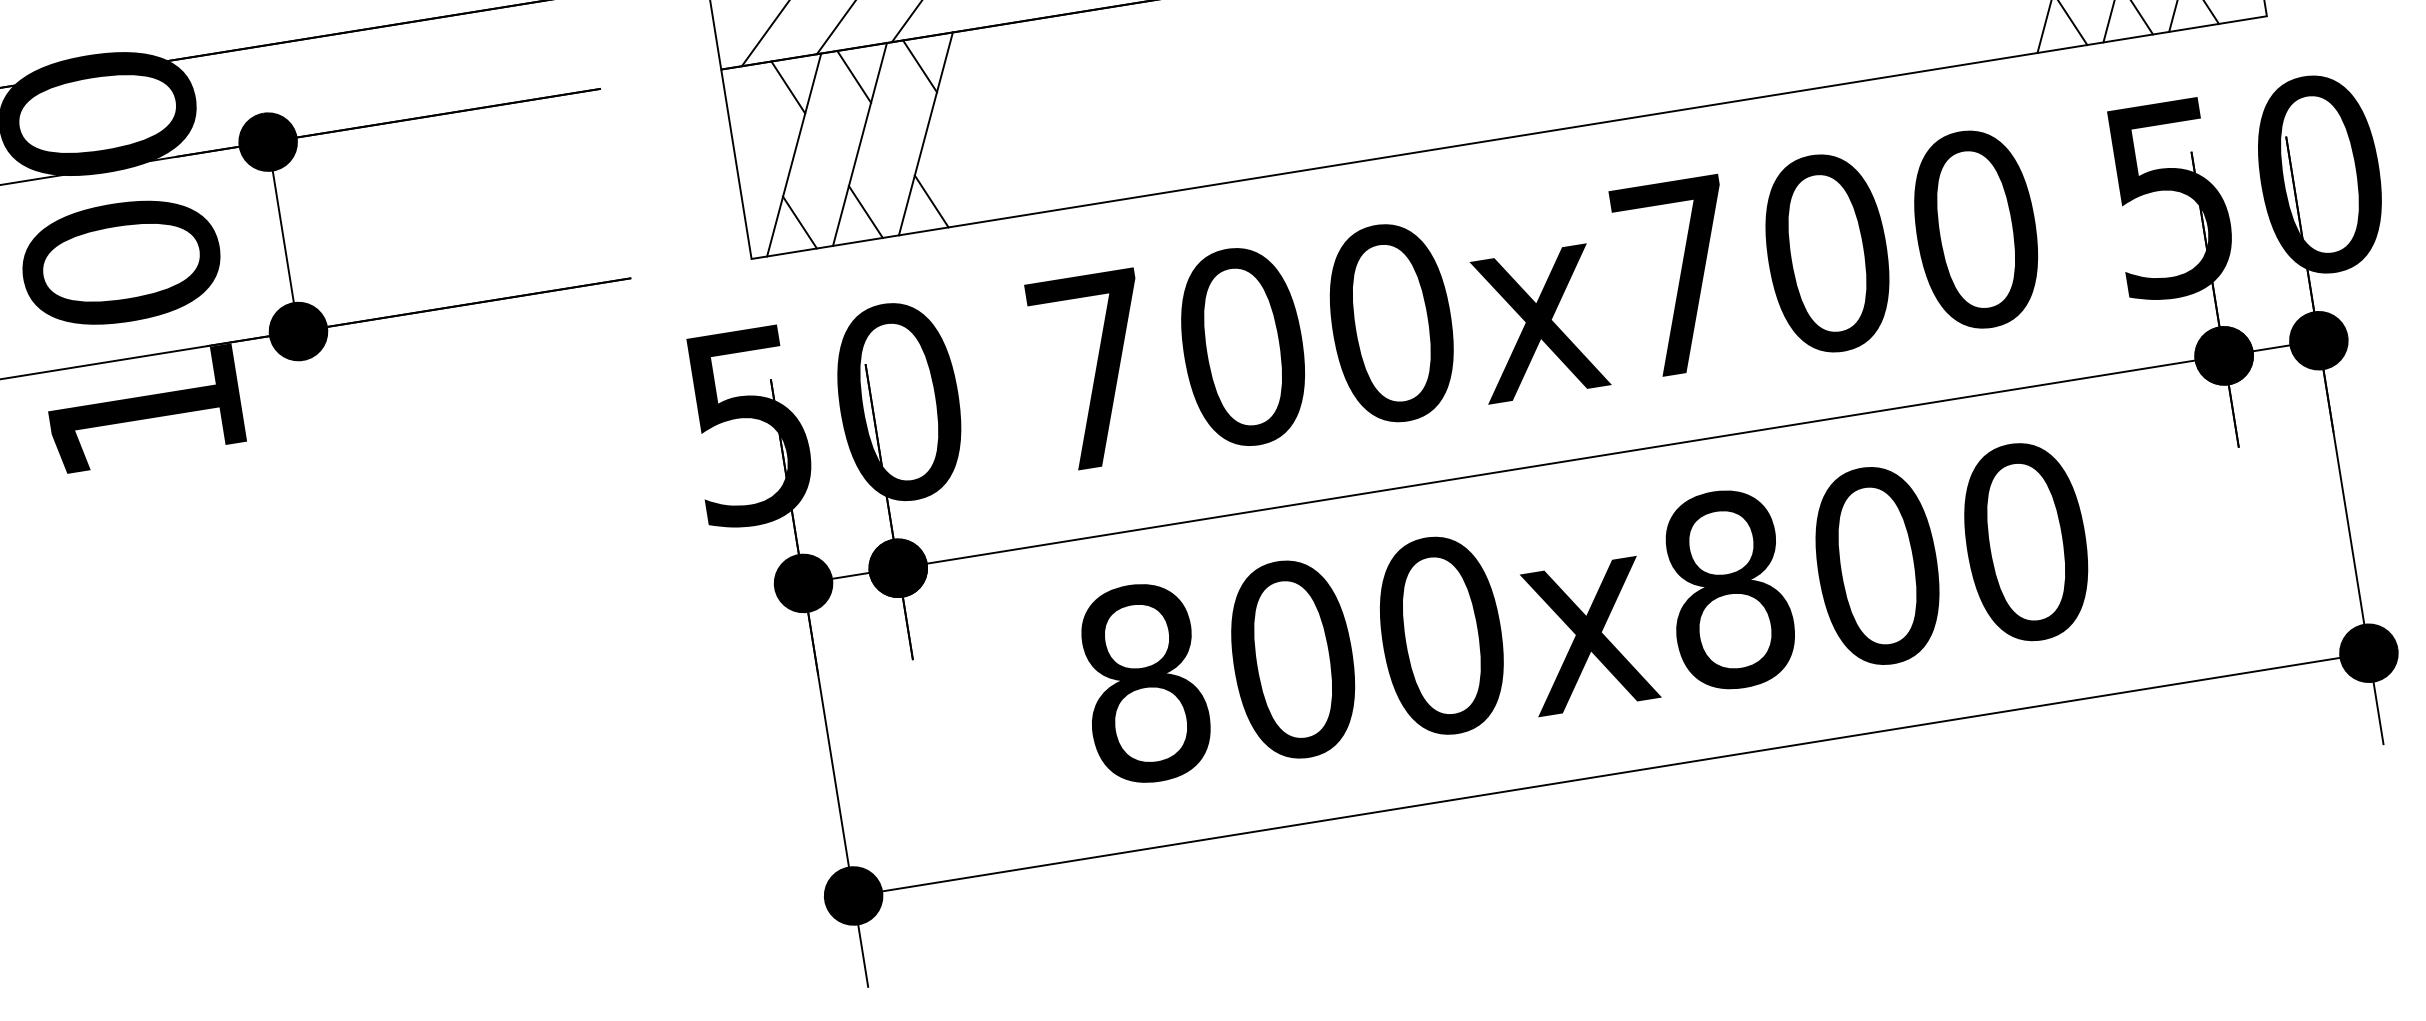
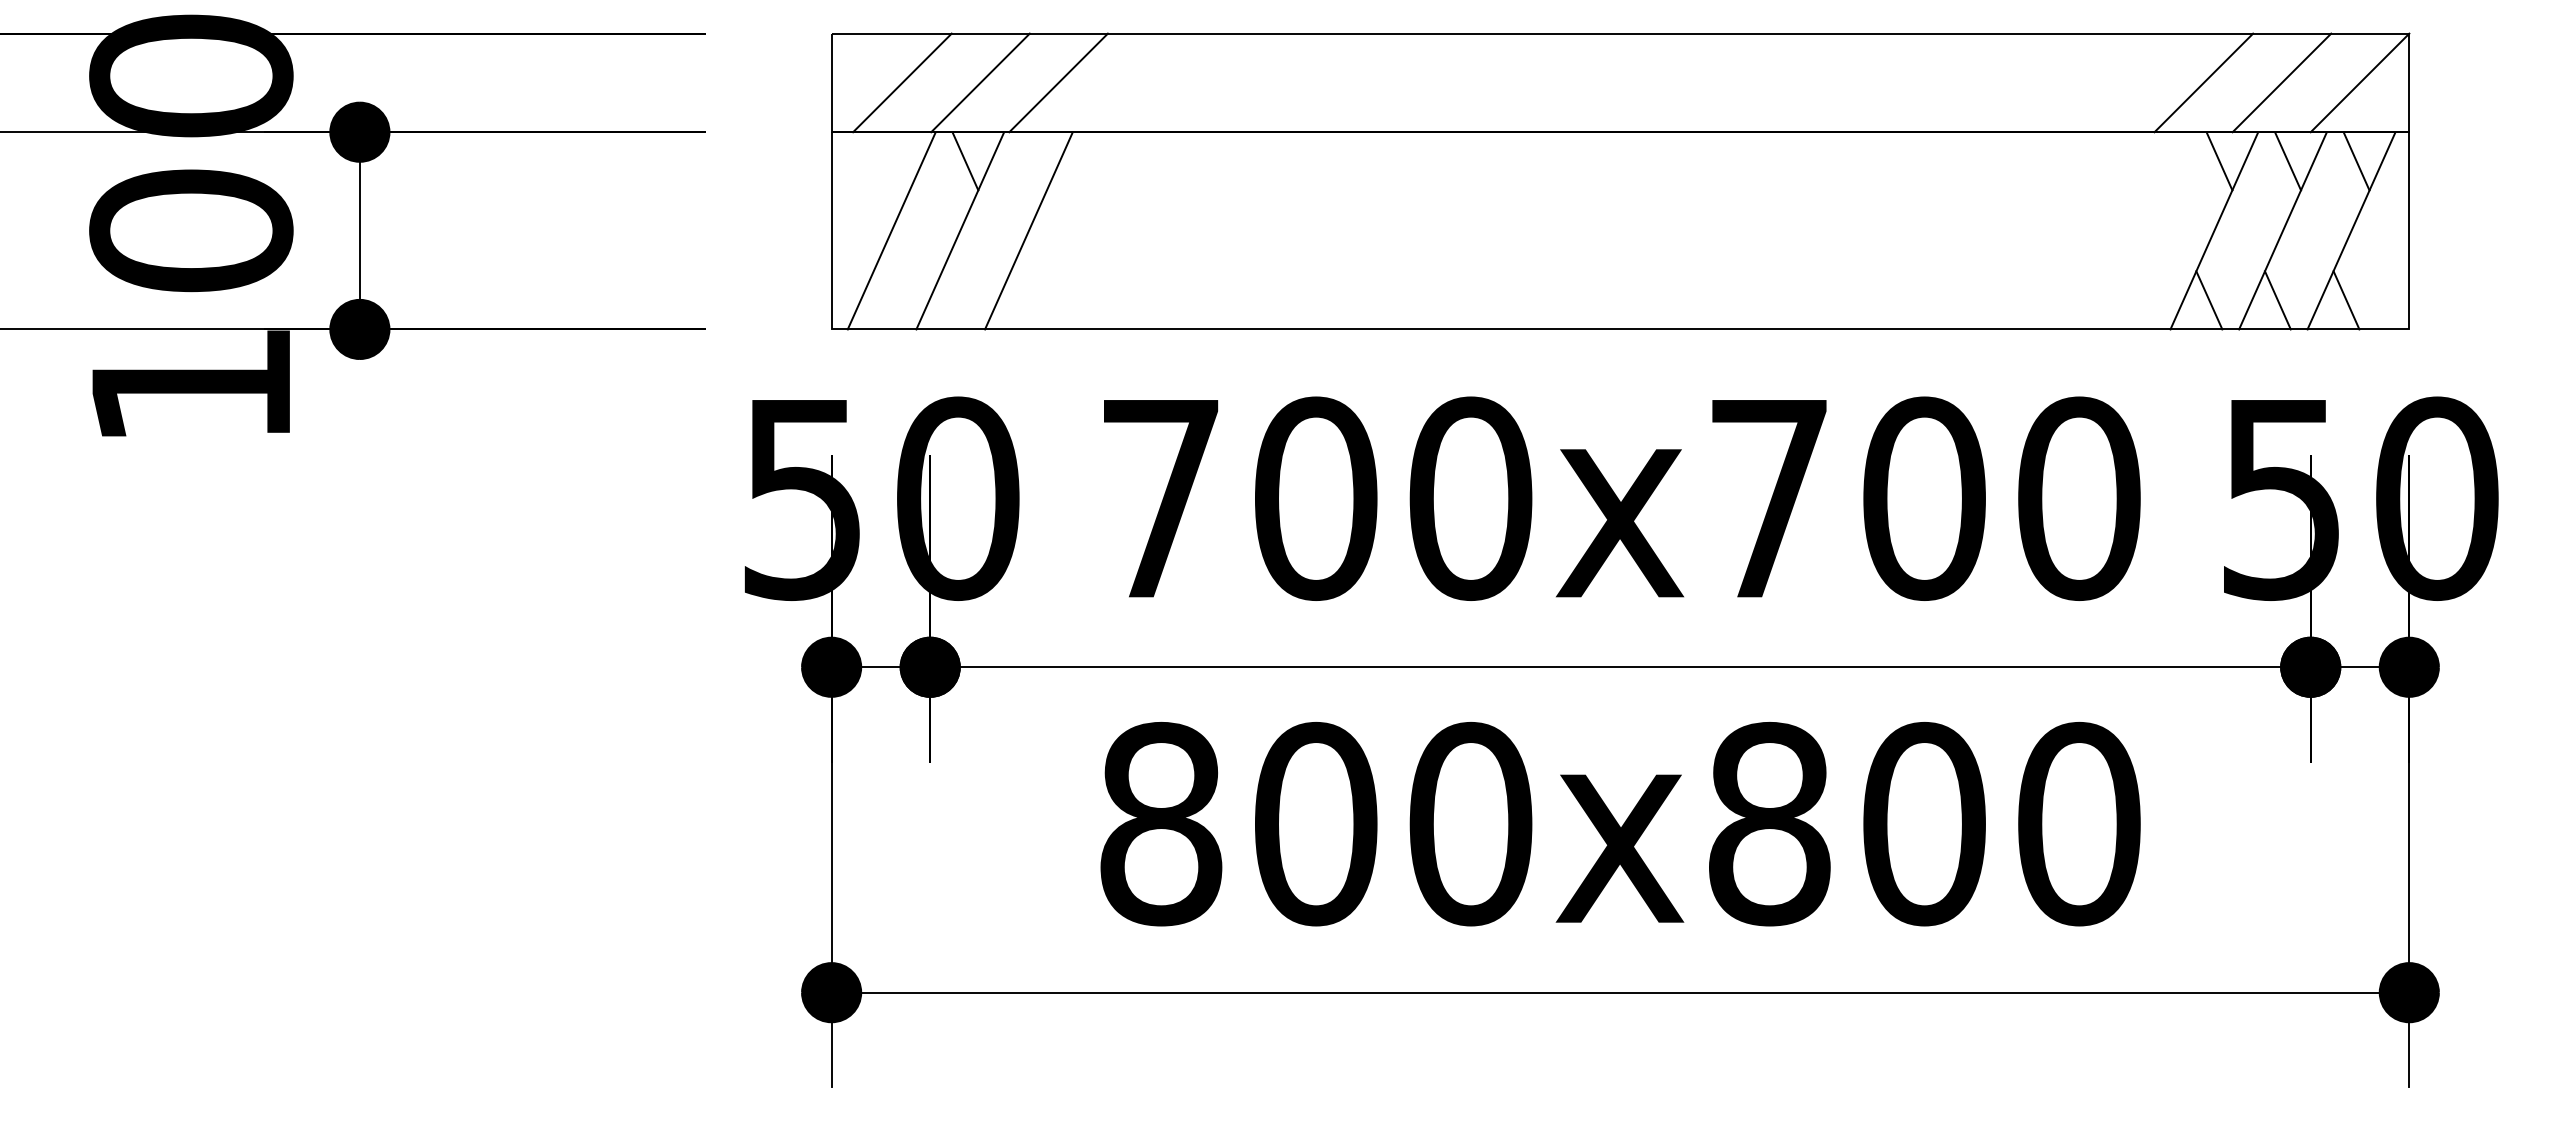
line: (919, 66) -> (1033, 161), removed
line: (788, 87) -> (896, 161), removed
line: (931, 201) -> (1023, 300), removed
line: (866, 212) -> (955, 300), removed
line: (799, 222) -> (886, 300), removed

